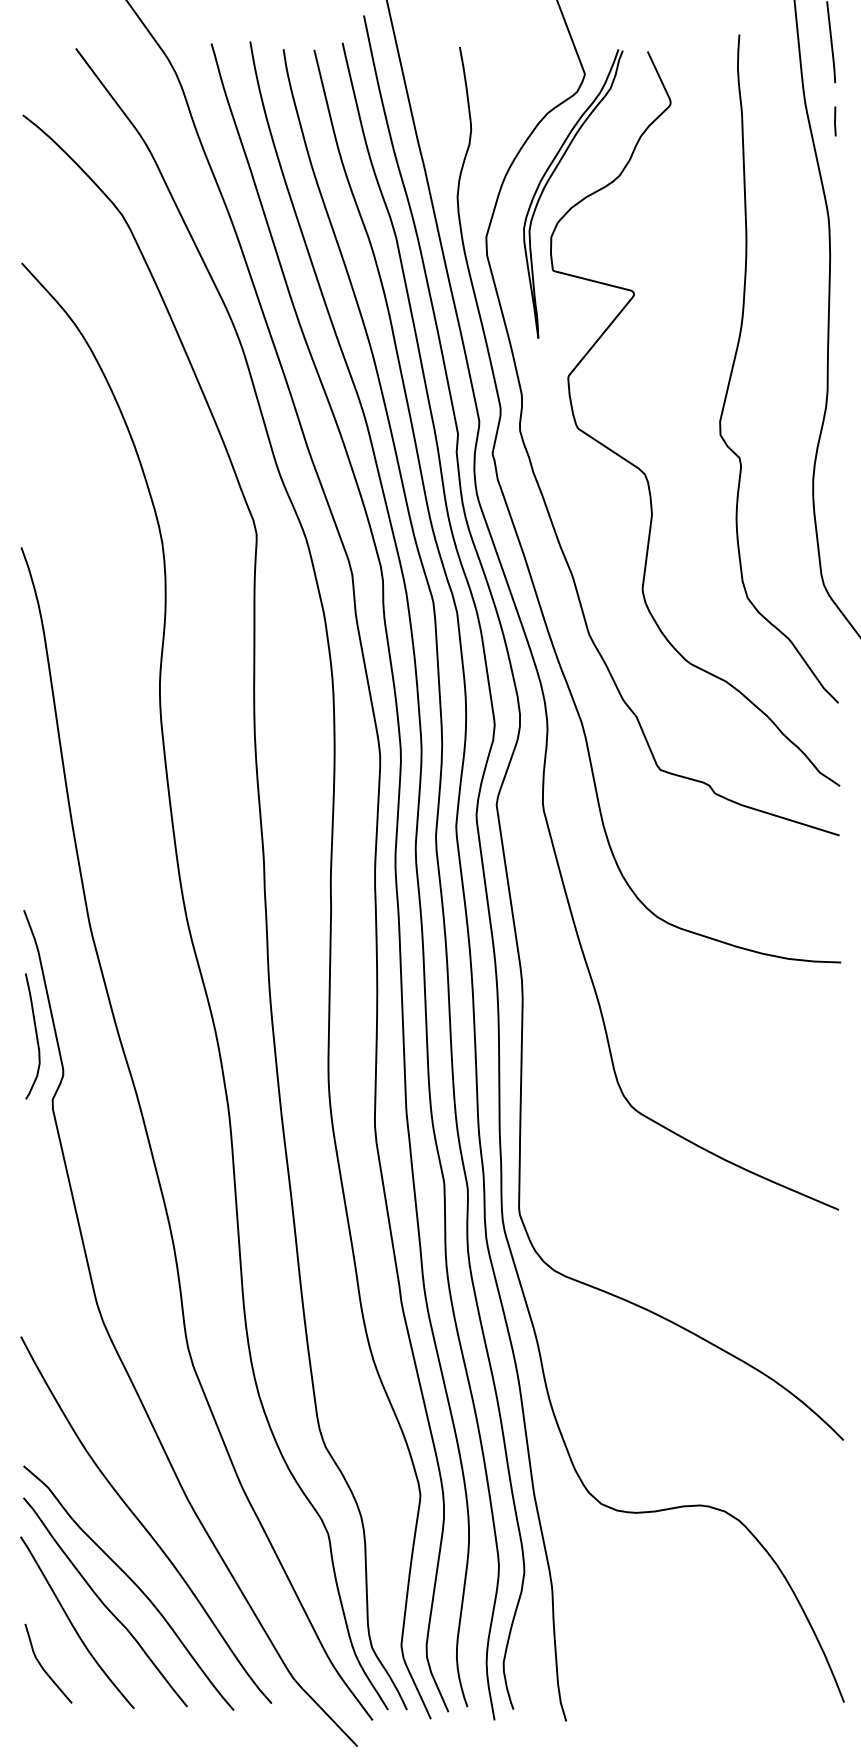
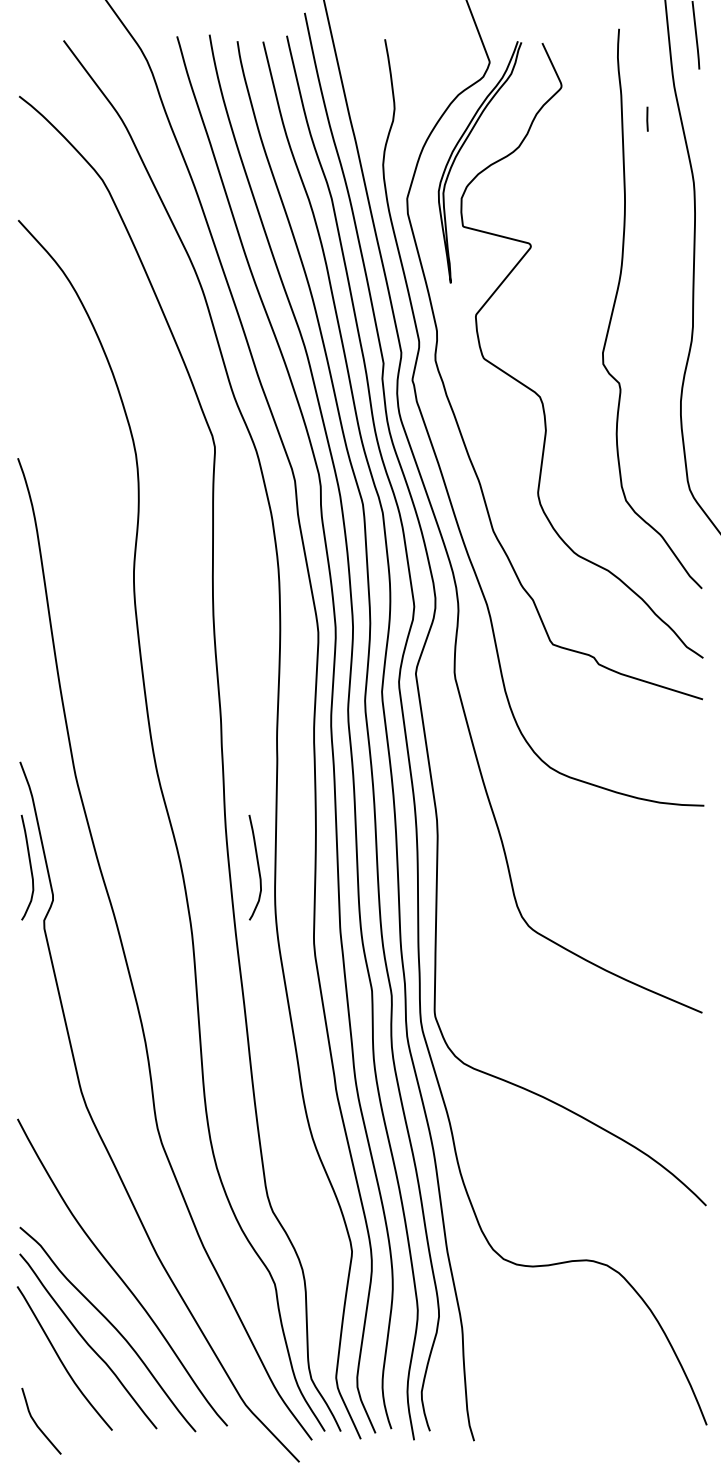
line: (835, 121) -> (647, 119), moved
curve: (307, 1035) -> (257, 866), added
curve: (43, 1667) -> (37, 1424), moved

